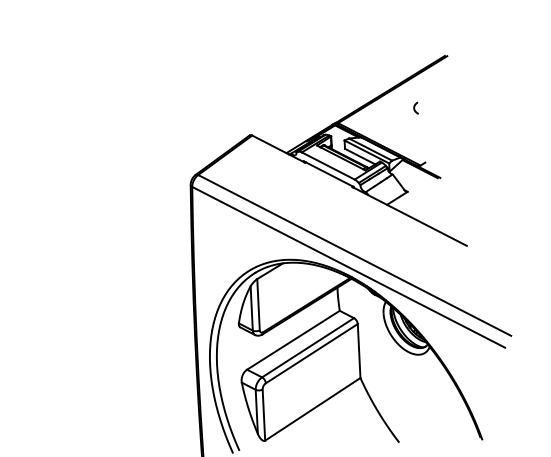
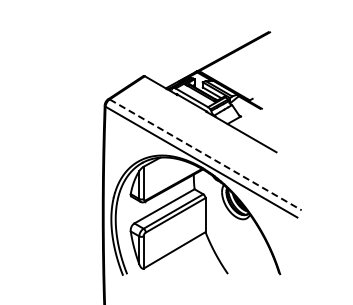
curve: (415, 107) -> (248, 63), removed
line: (354, 254) -> (205, 154), solid -> dashed

